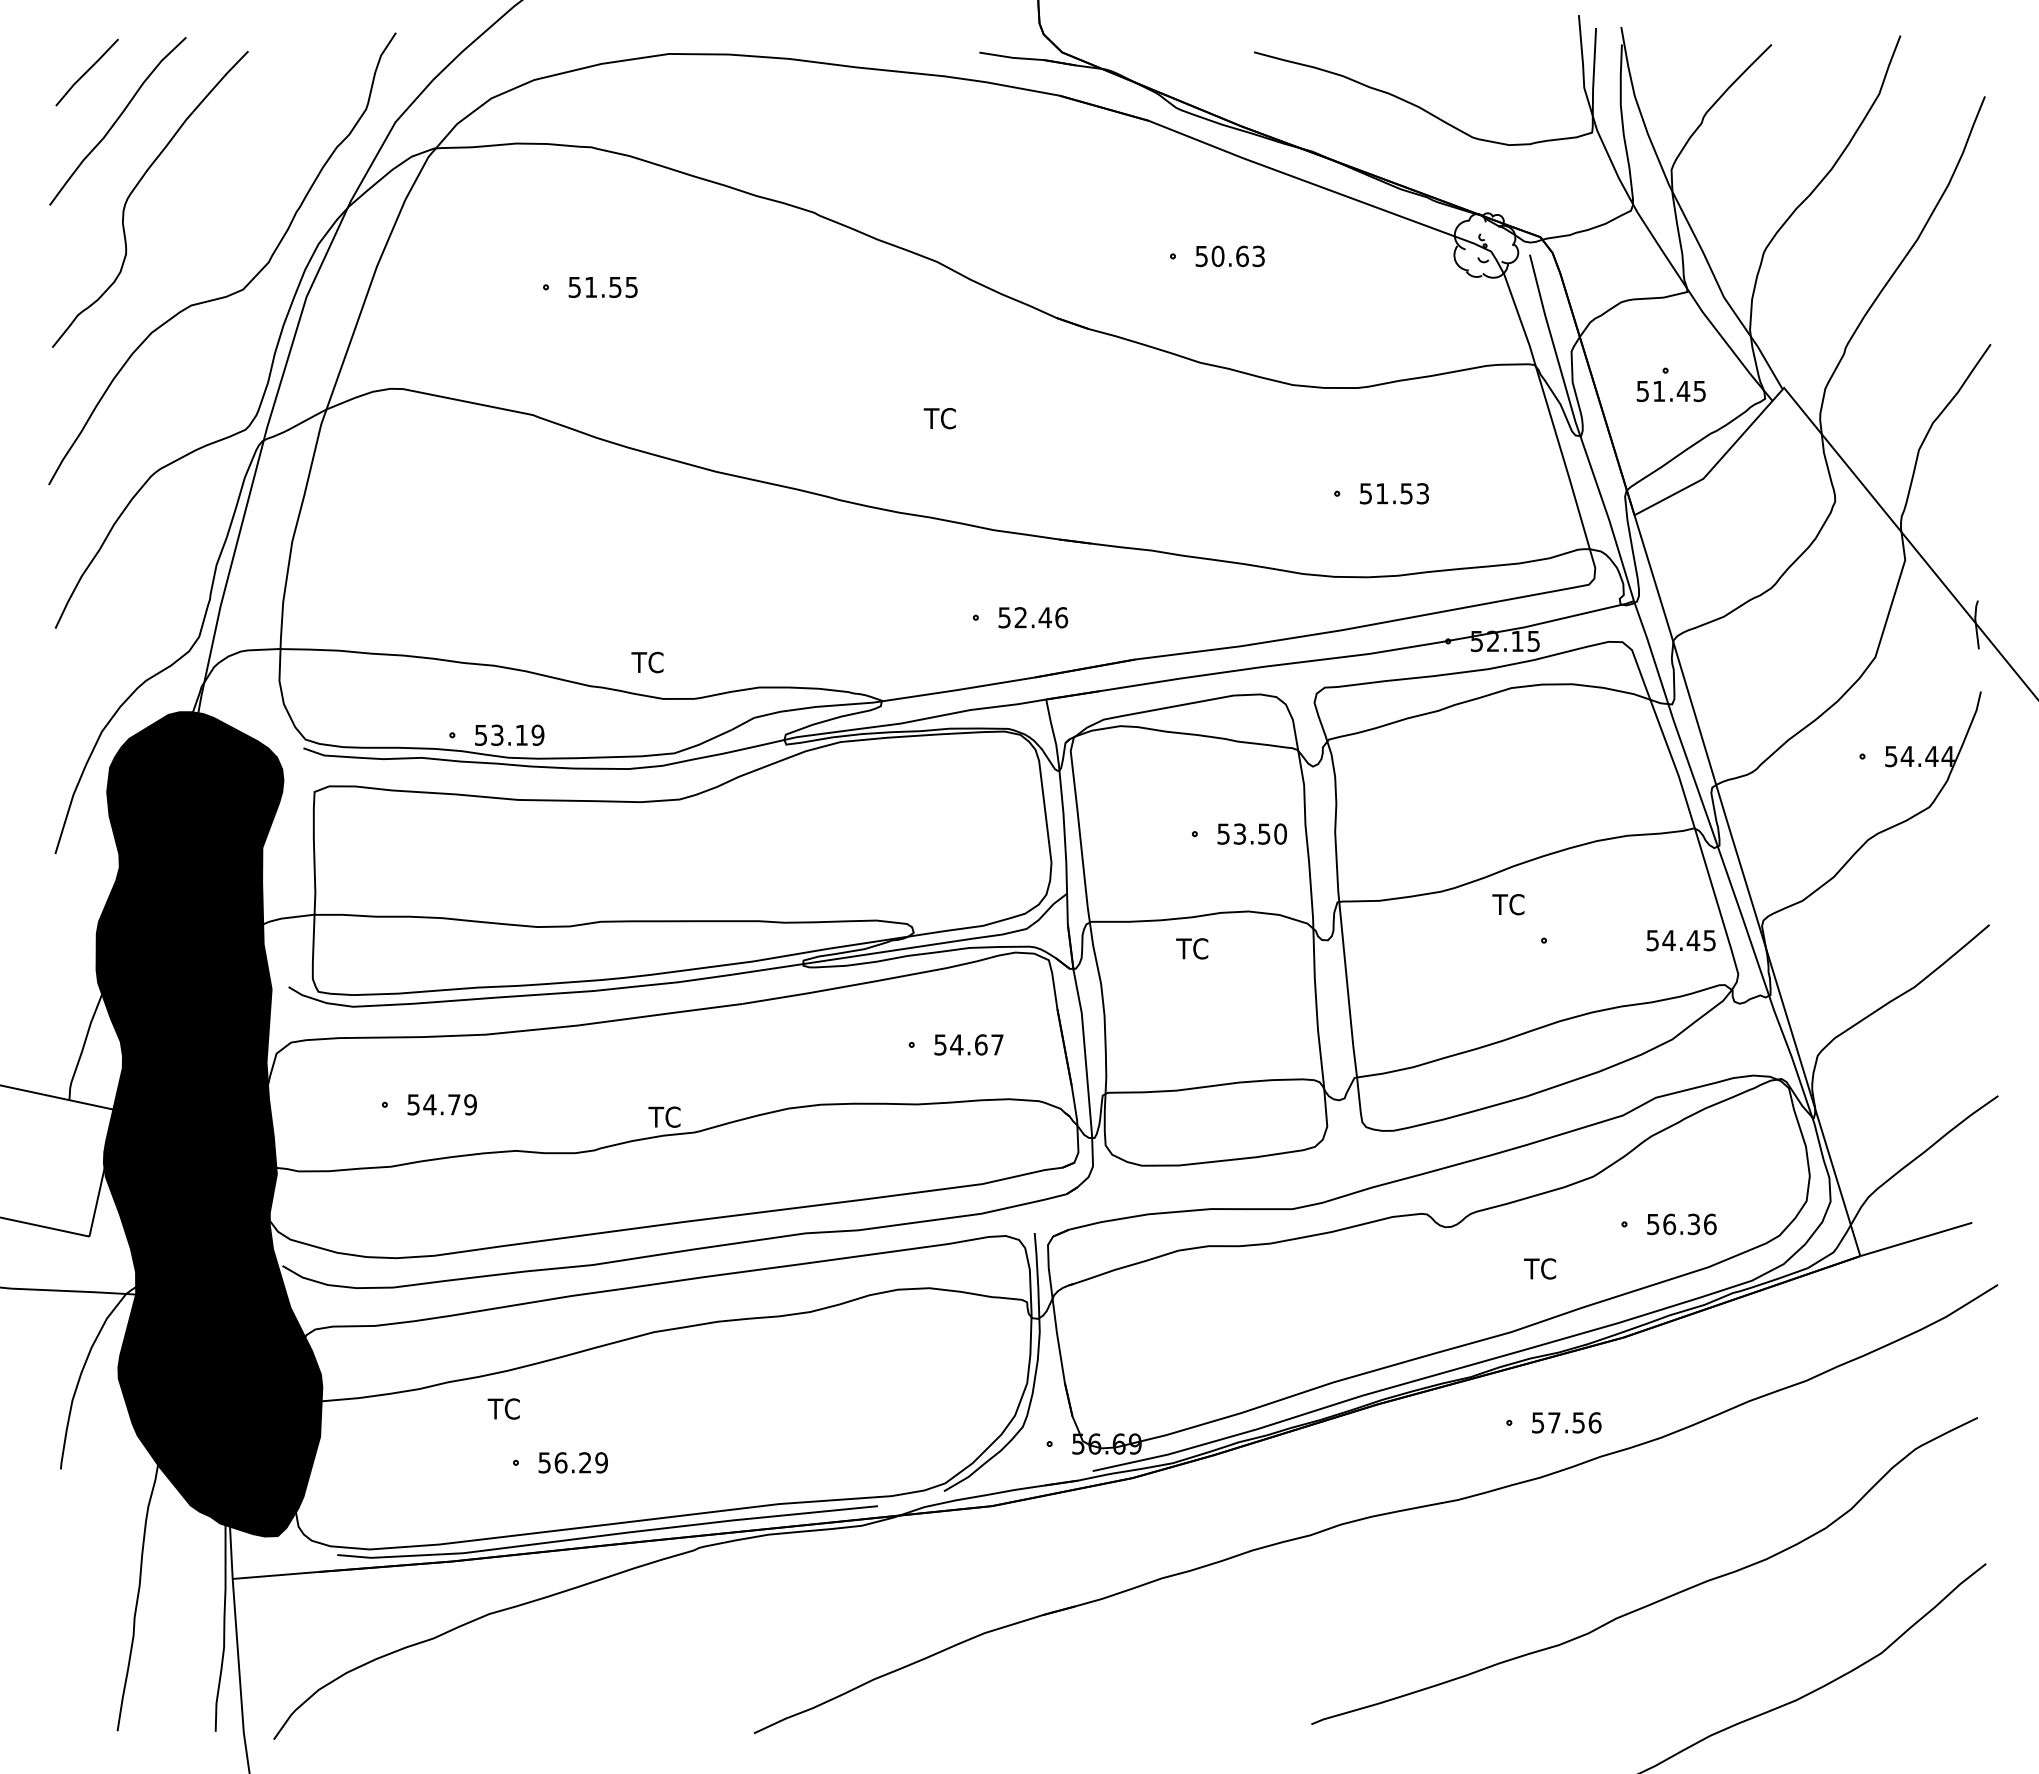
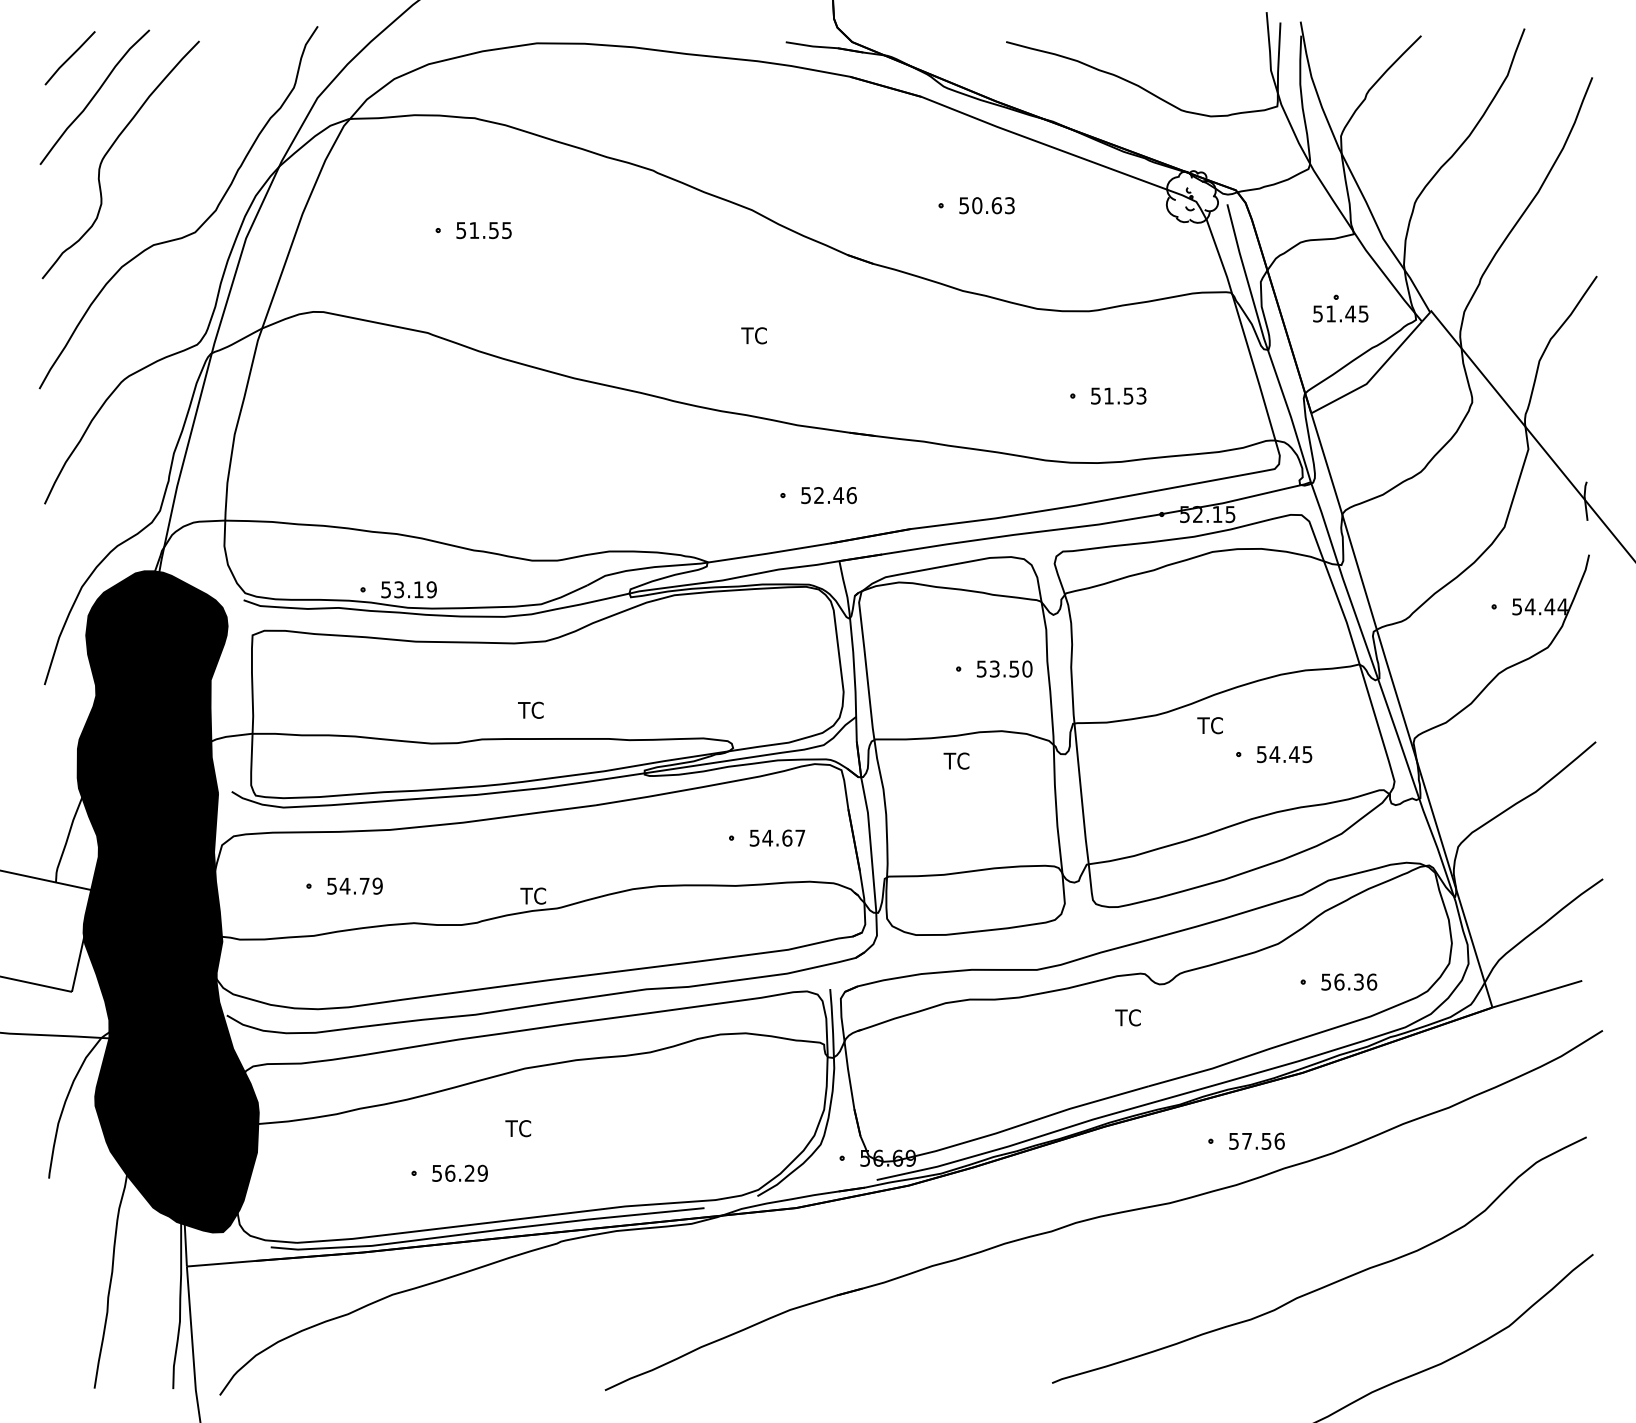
text: (647, 662) -> (530, 710), moved
text: (1680, 940) -> (1284, 754), moved
text: (1539, 1268) -> (1127, 1017), moved
text: (503, 1408) -> (518, 1128), moved

